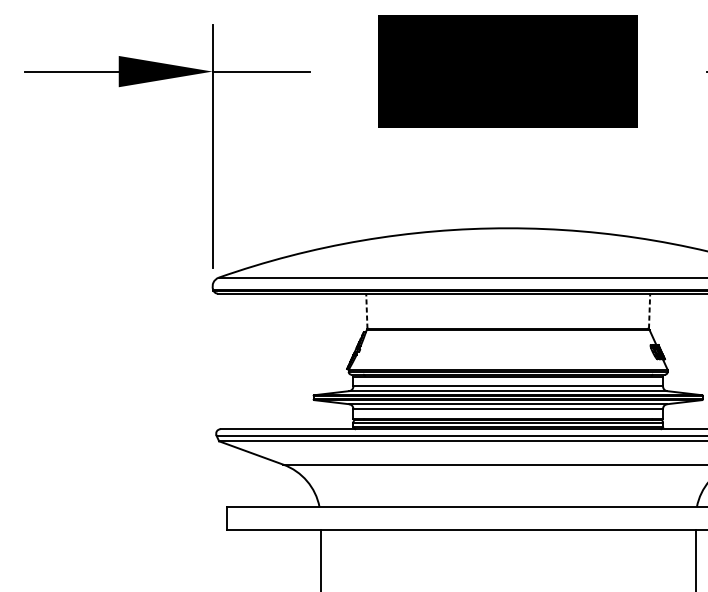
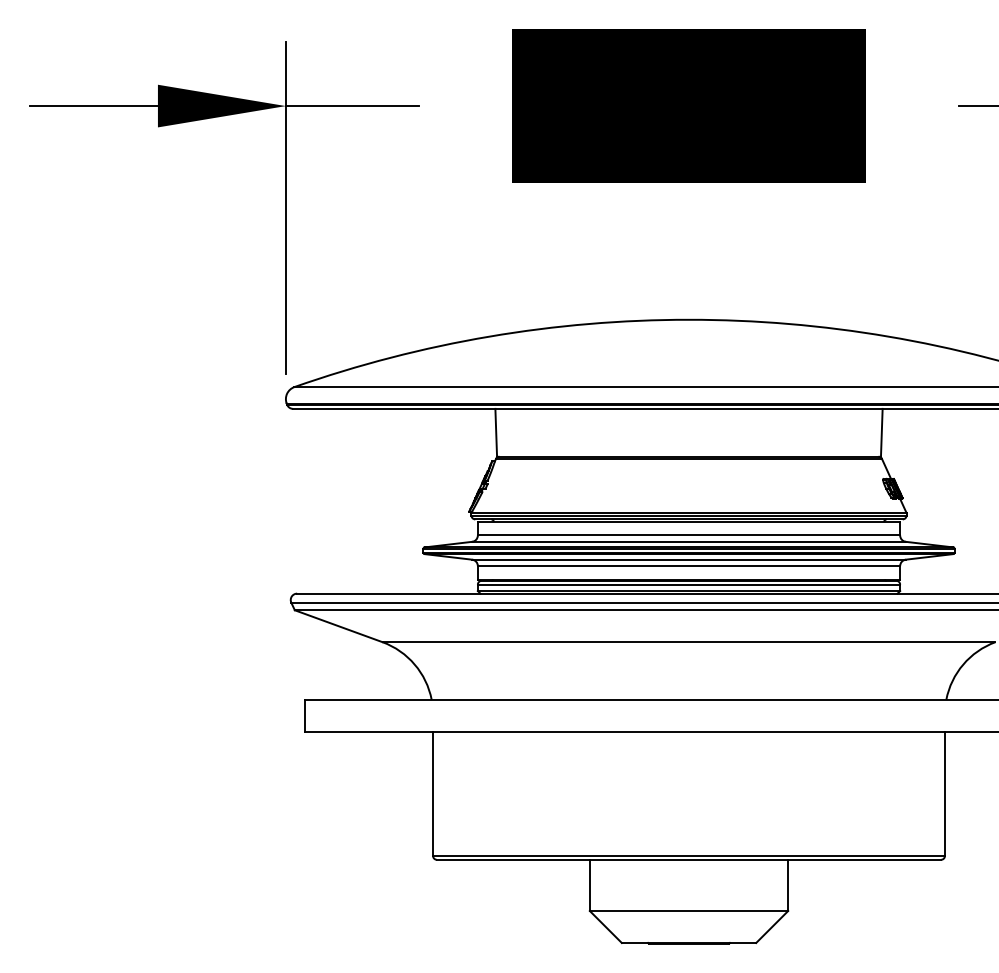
line: (367, 310) -> (496, 432), dashed -> solid
line: (649, 310) -> (881, 432), dashed -> solid

